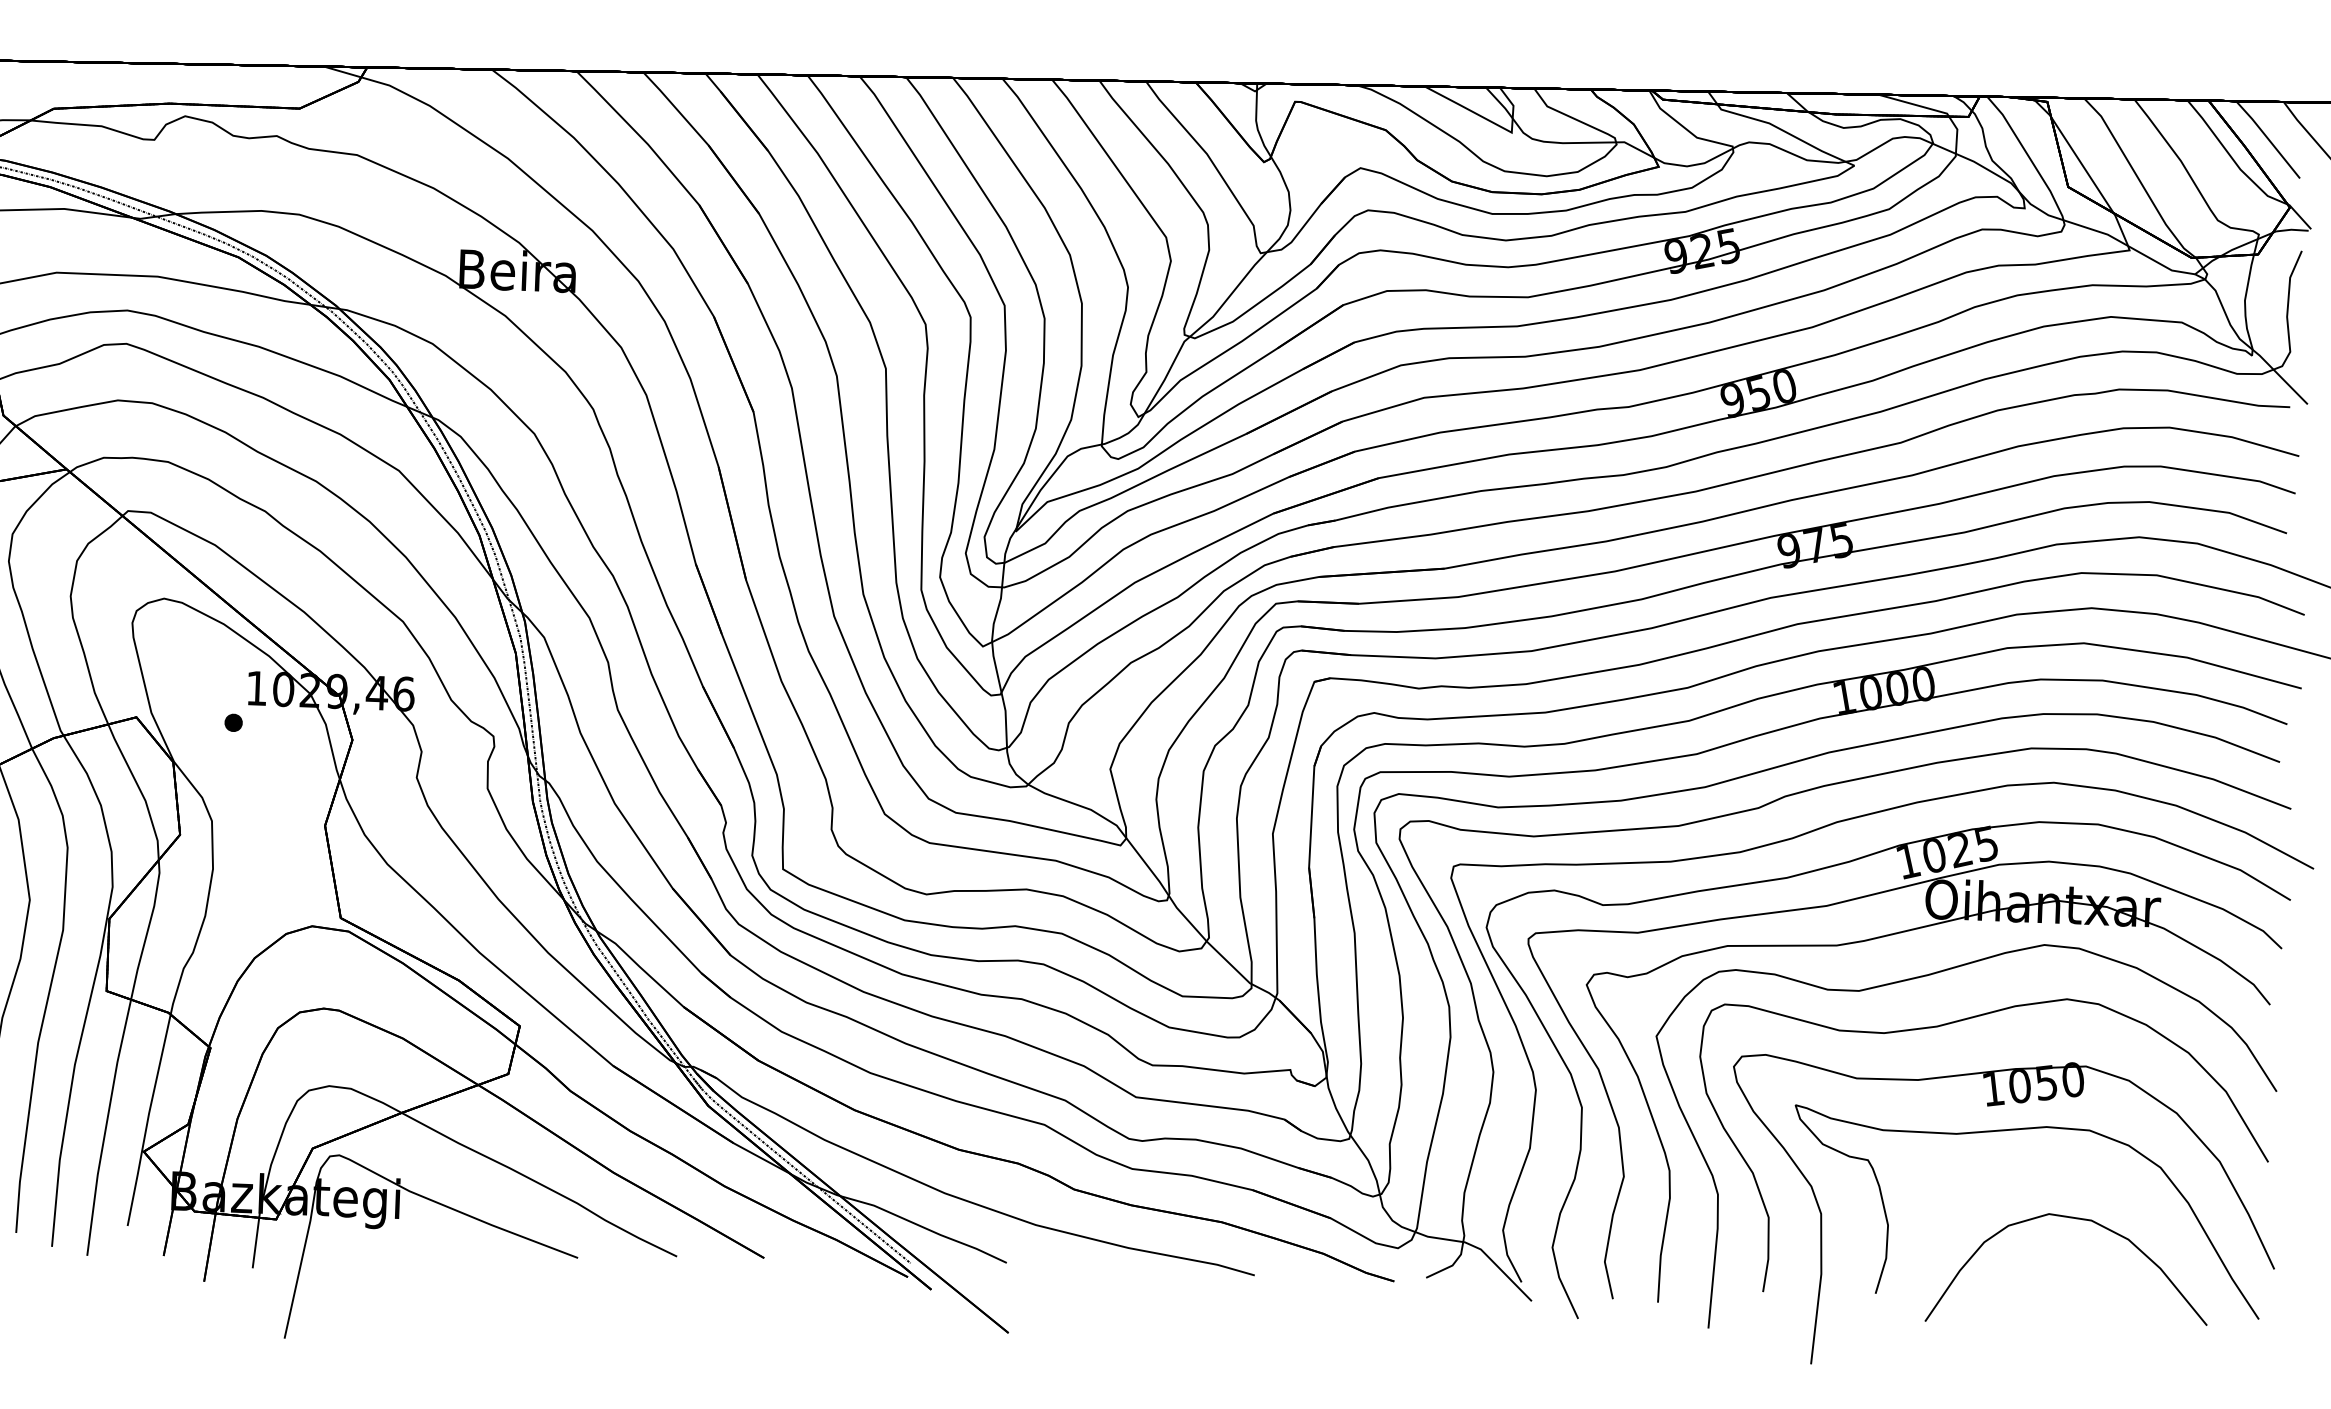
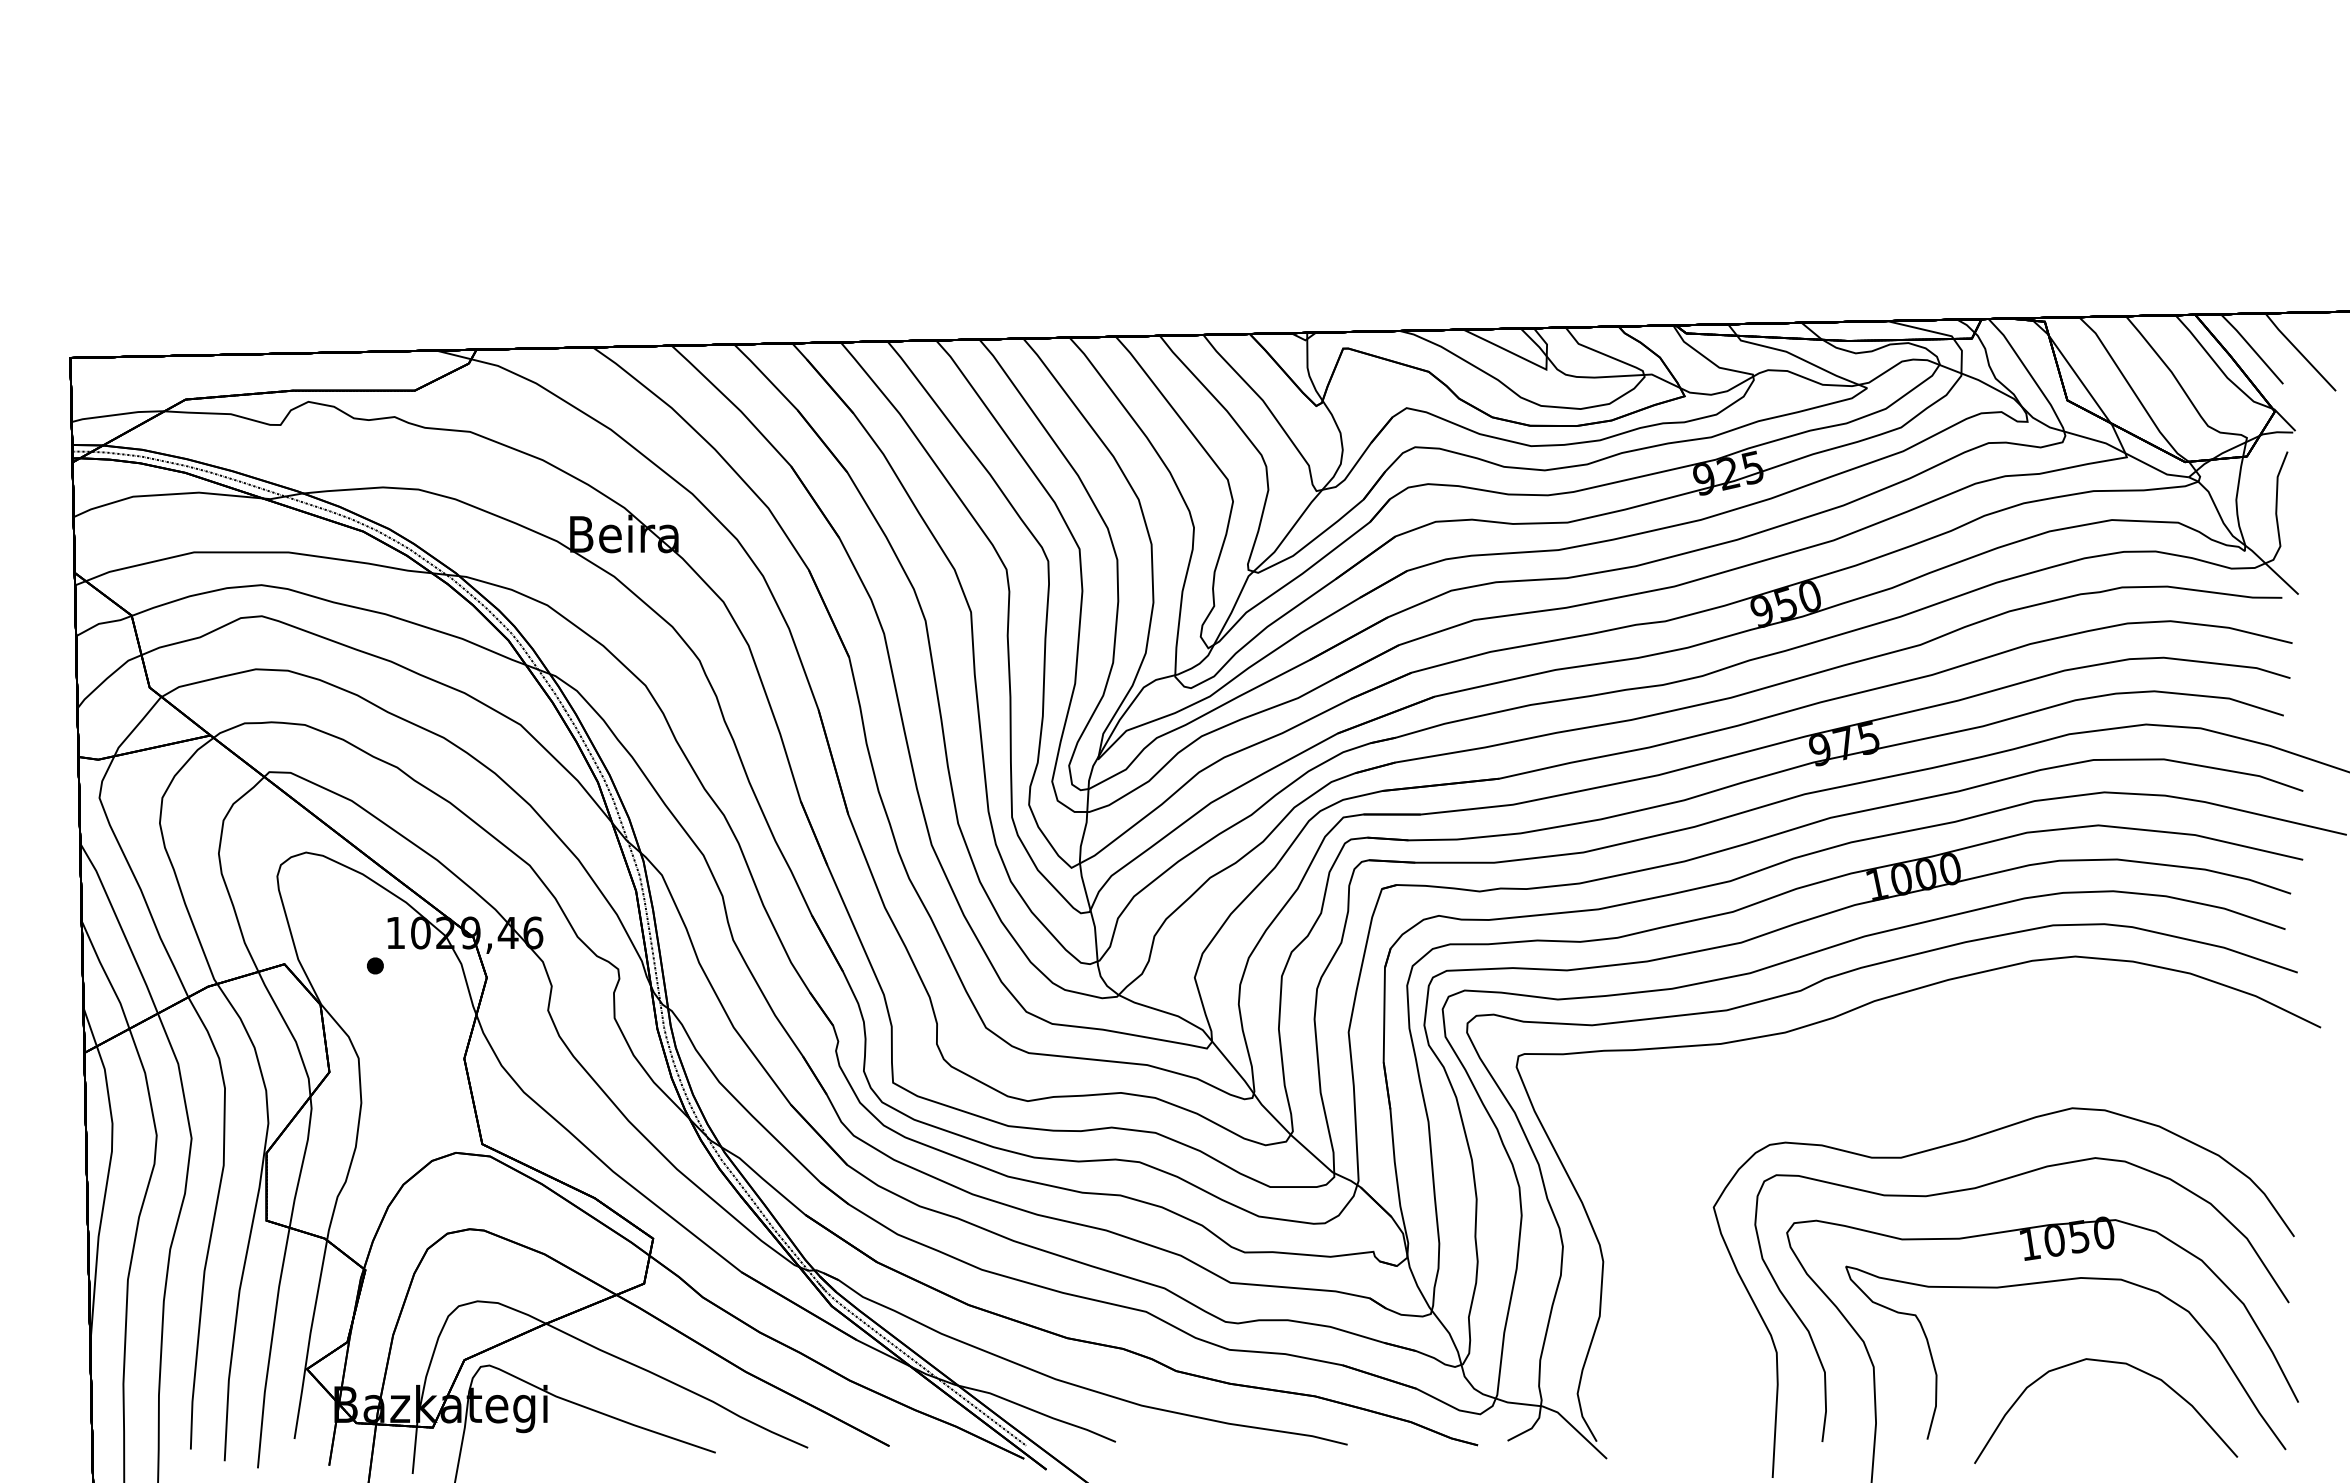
part: (1862, 942) -> (1902, 1112), removed

